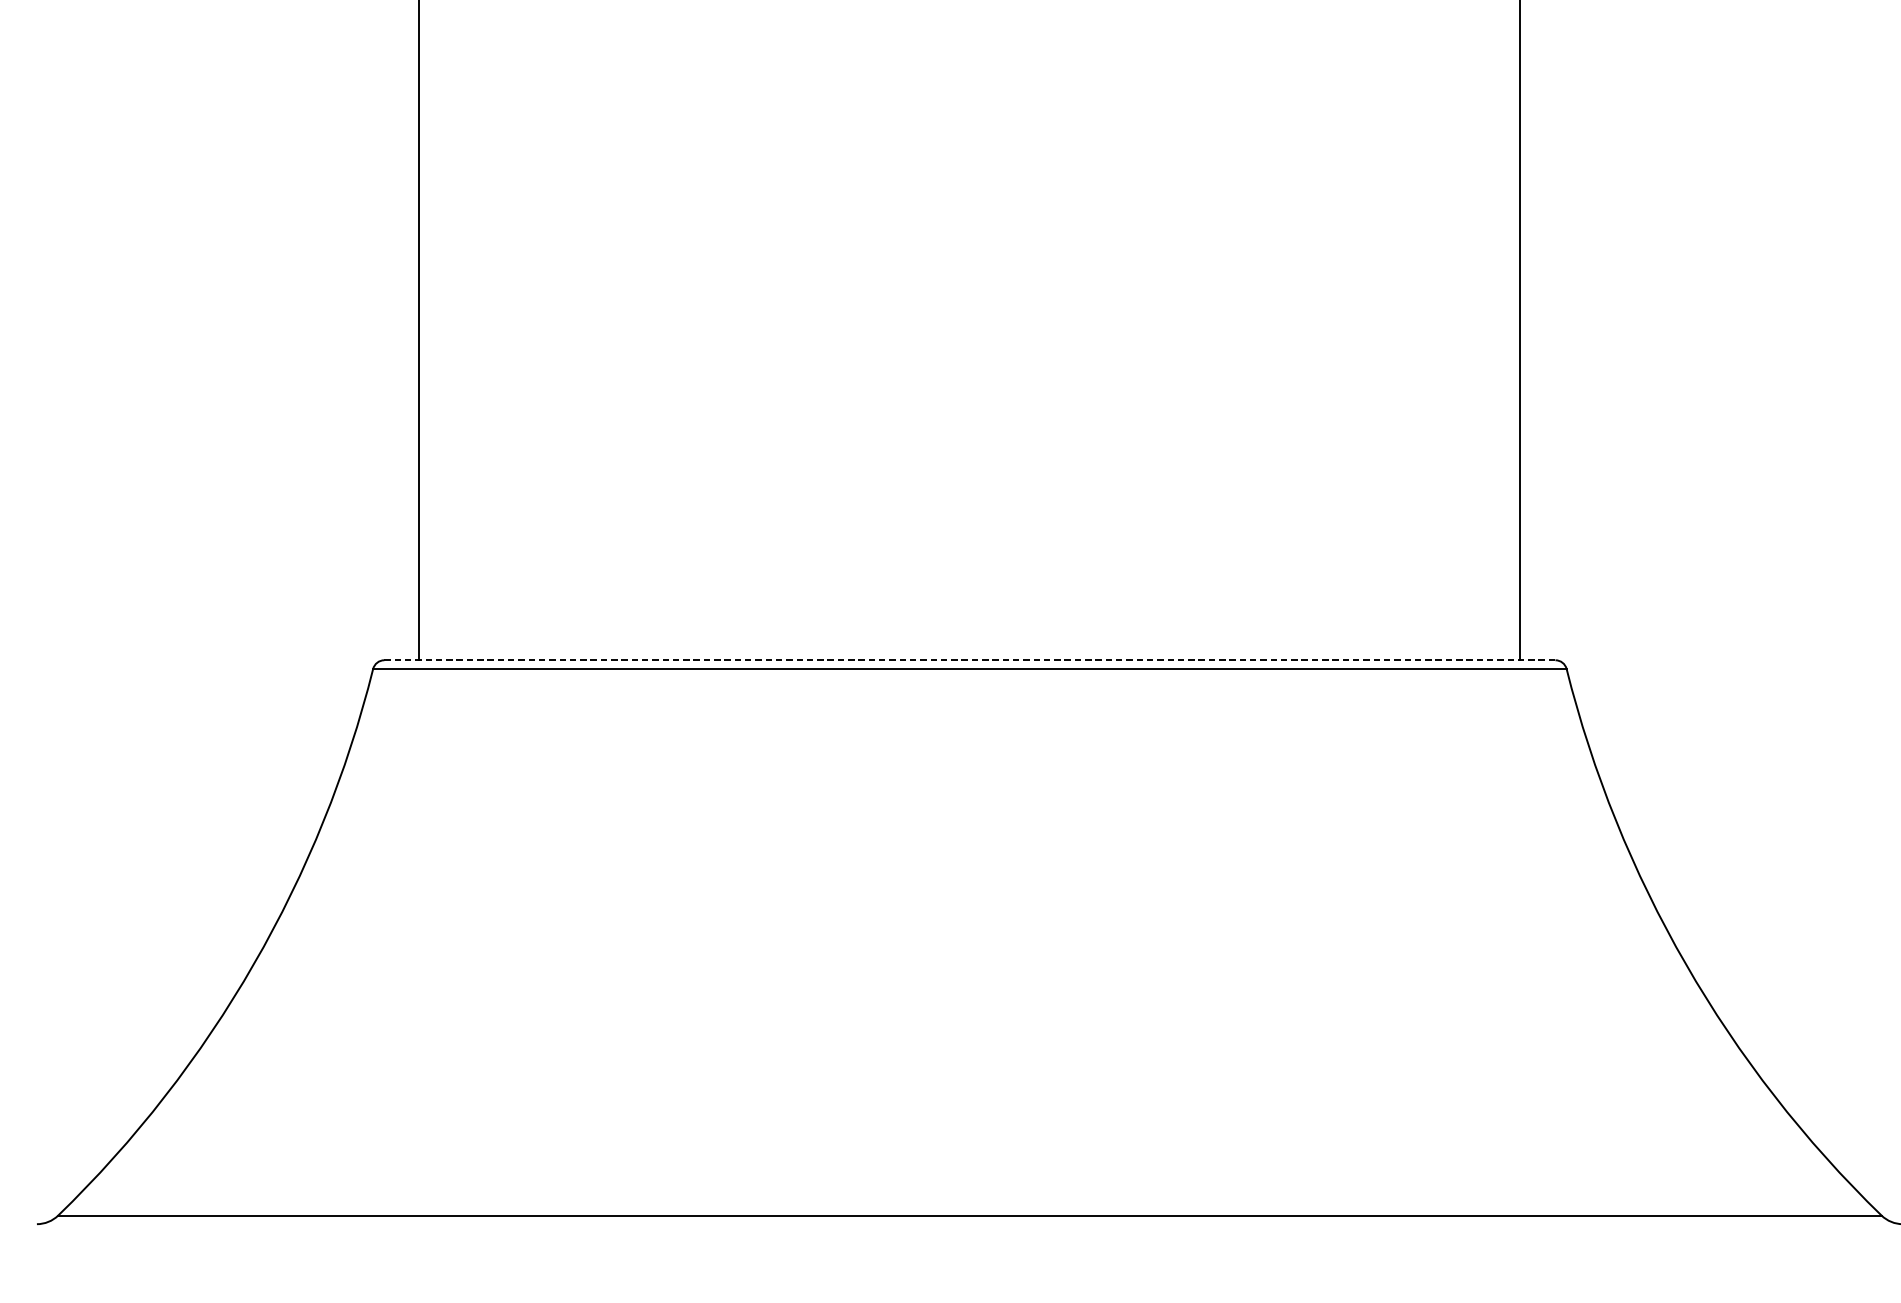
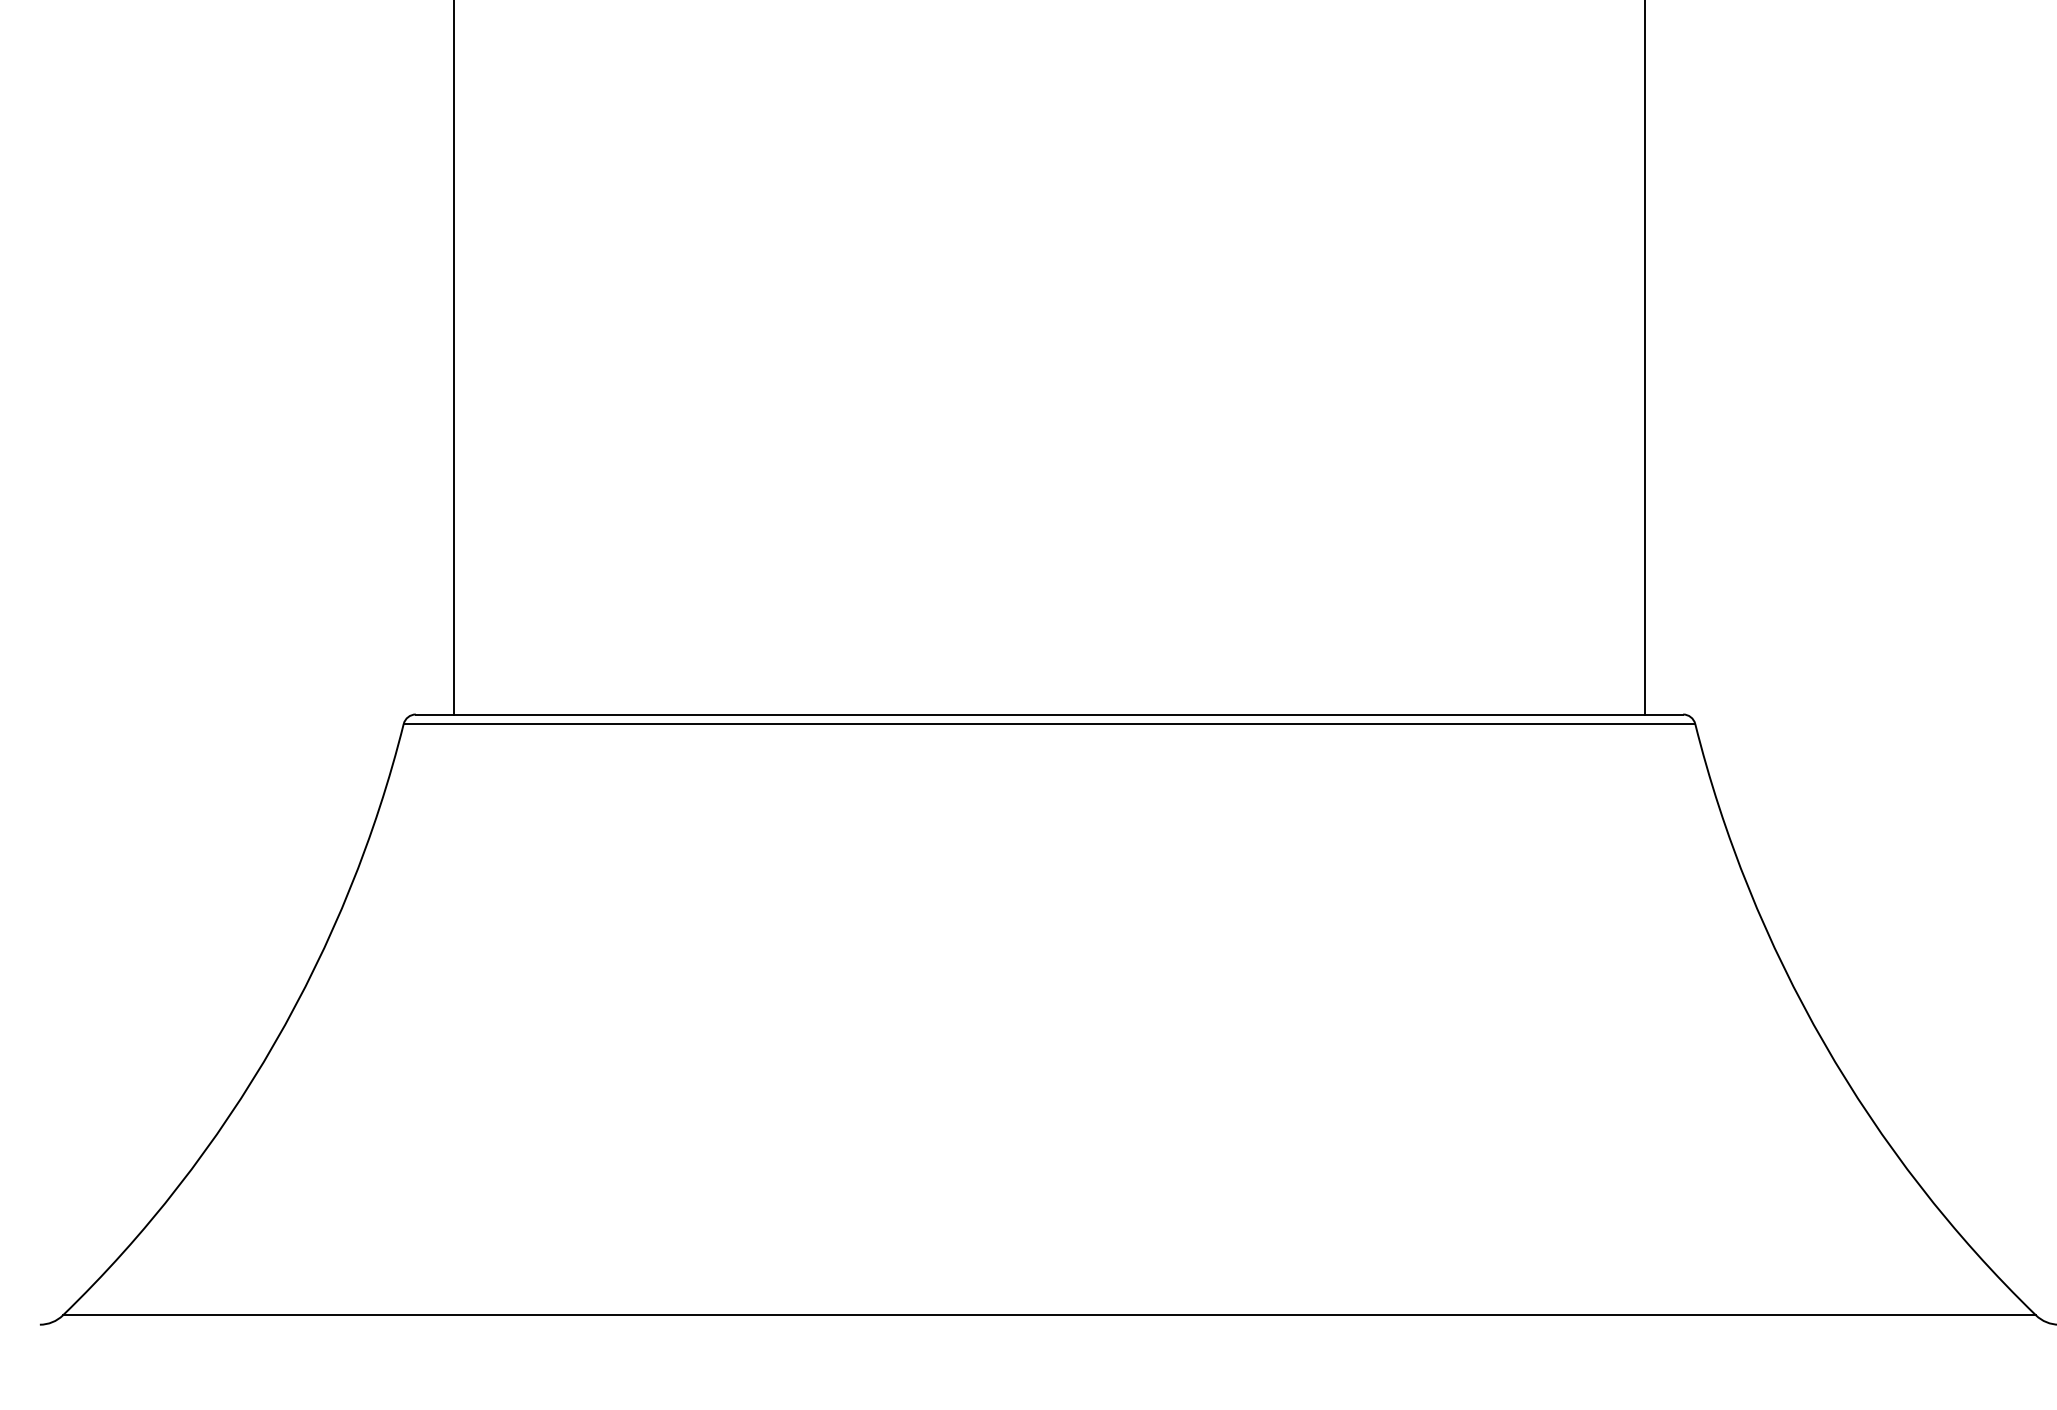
line: (969, 660) -> (1049, 714), dashed -> solid

